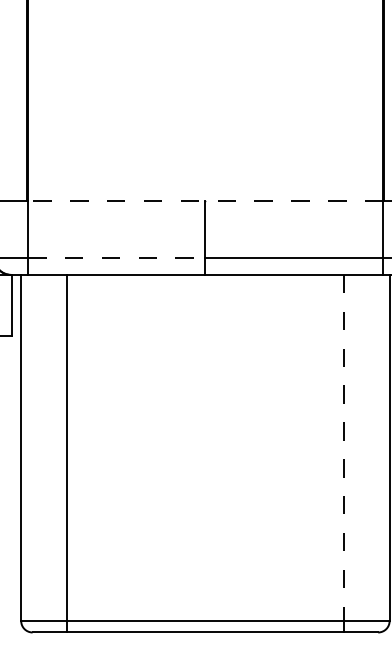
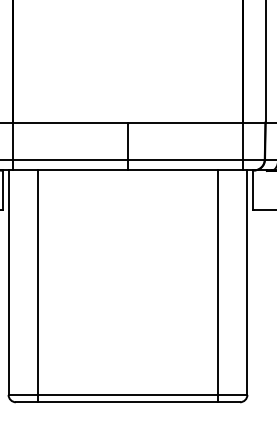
line: (204, 200) -> (127, 122), dashed -> solid
line: (118, 258) -> (71, 159), dashed -> solid
line: (343, 449) -> (217, 283), dashed -> solid

